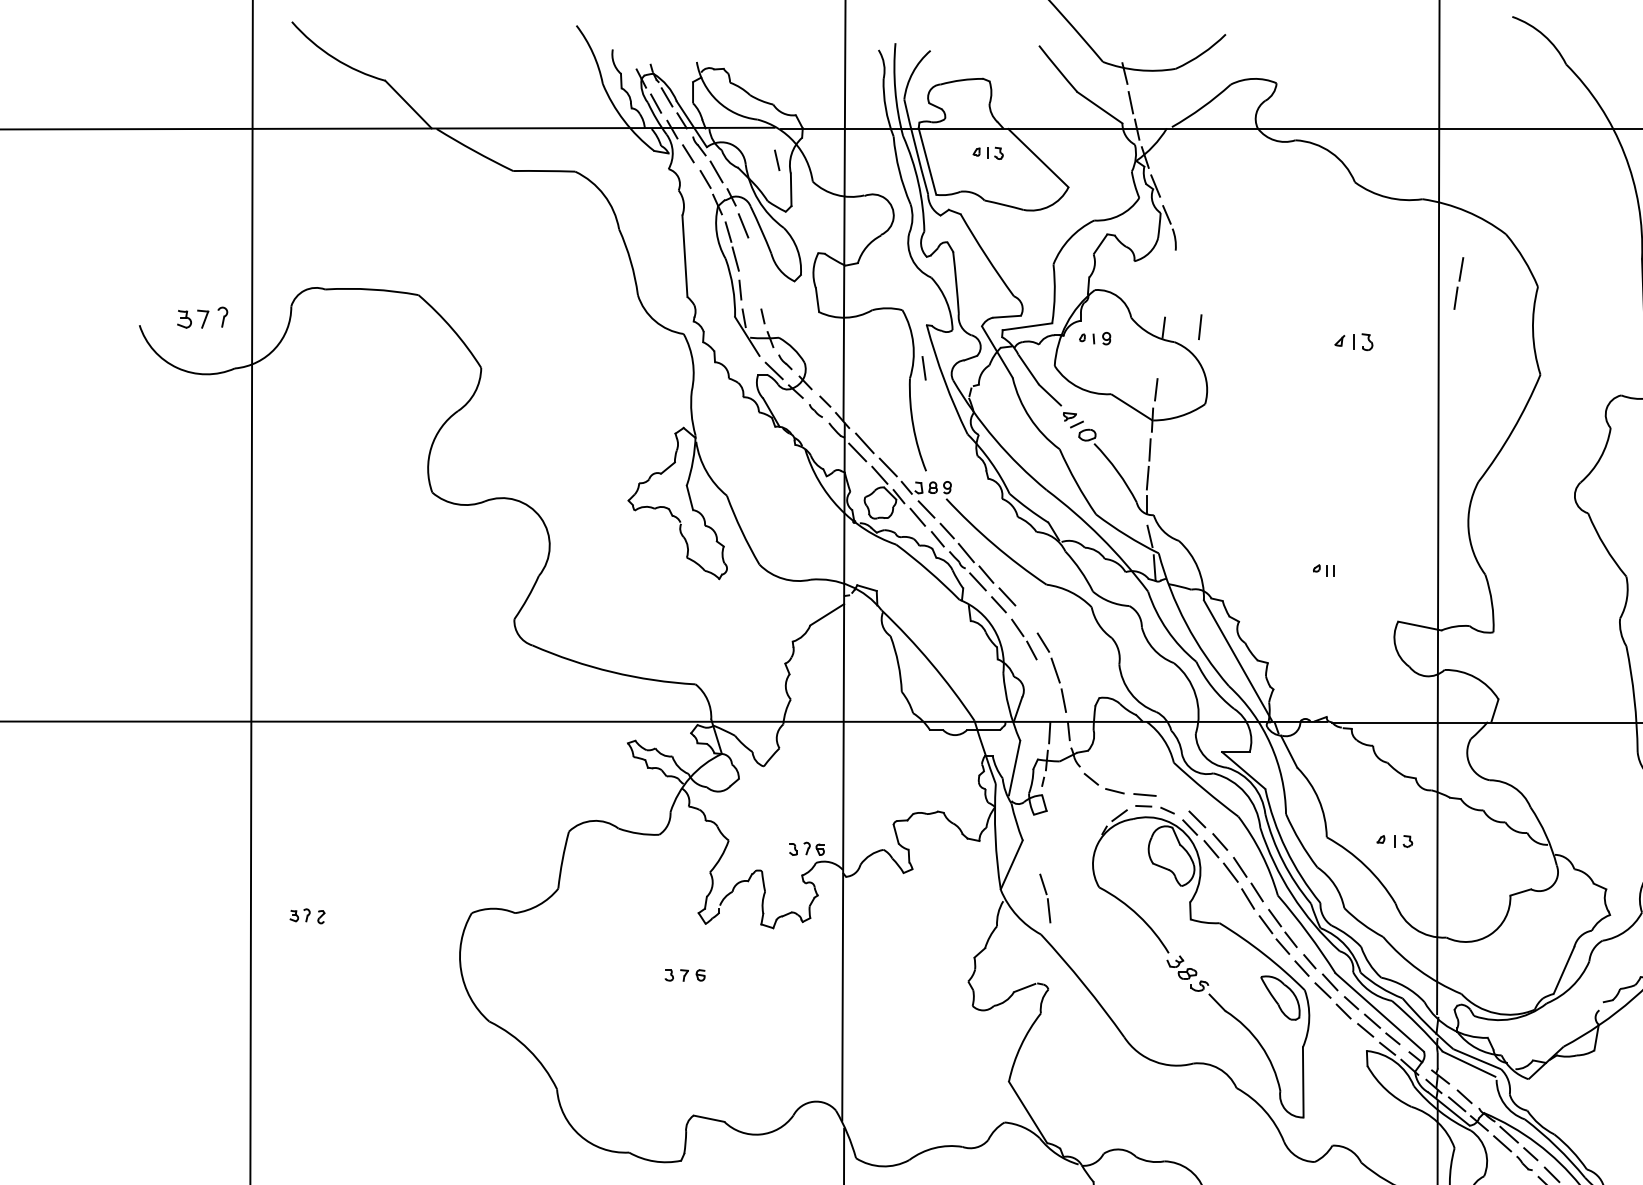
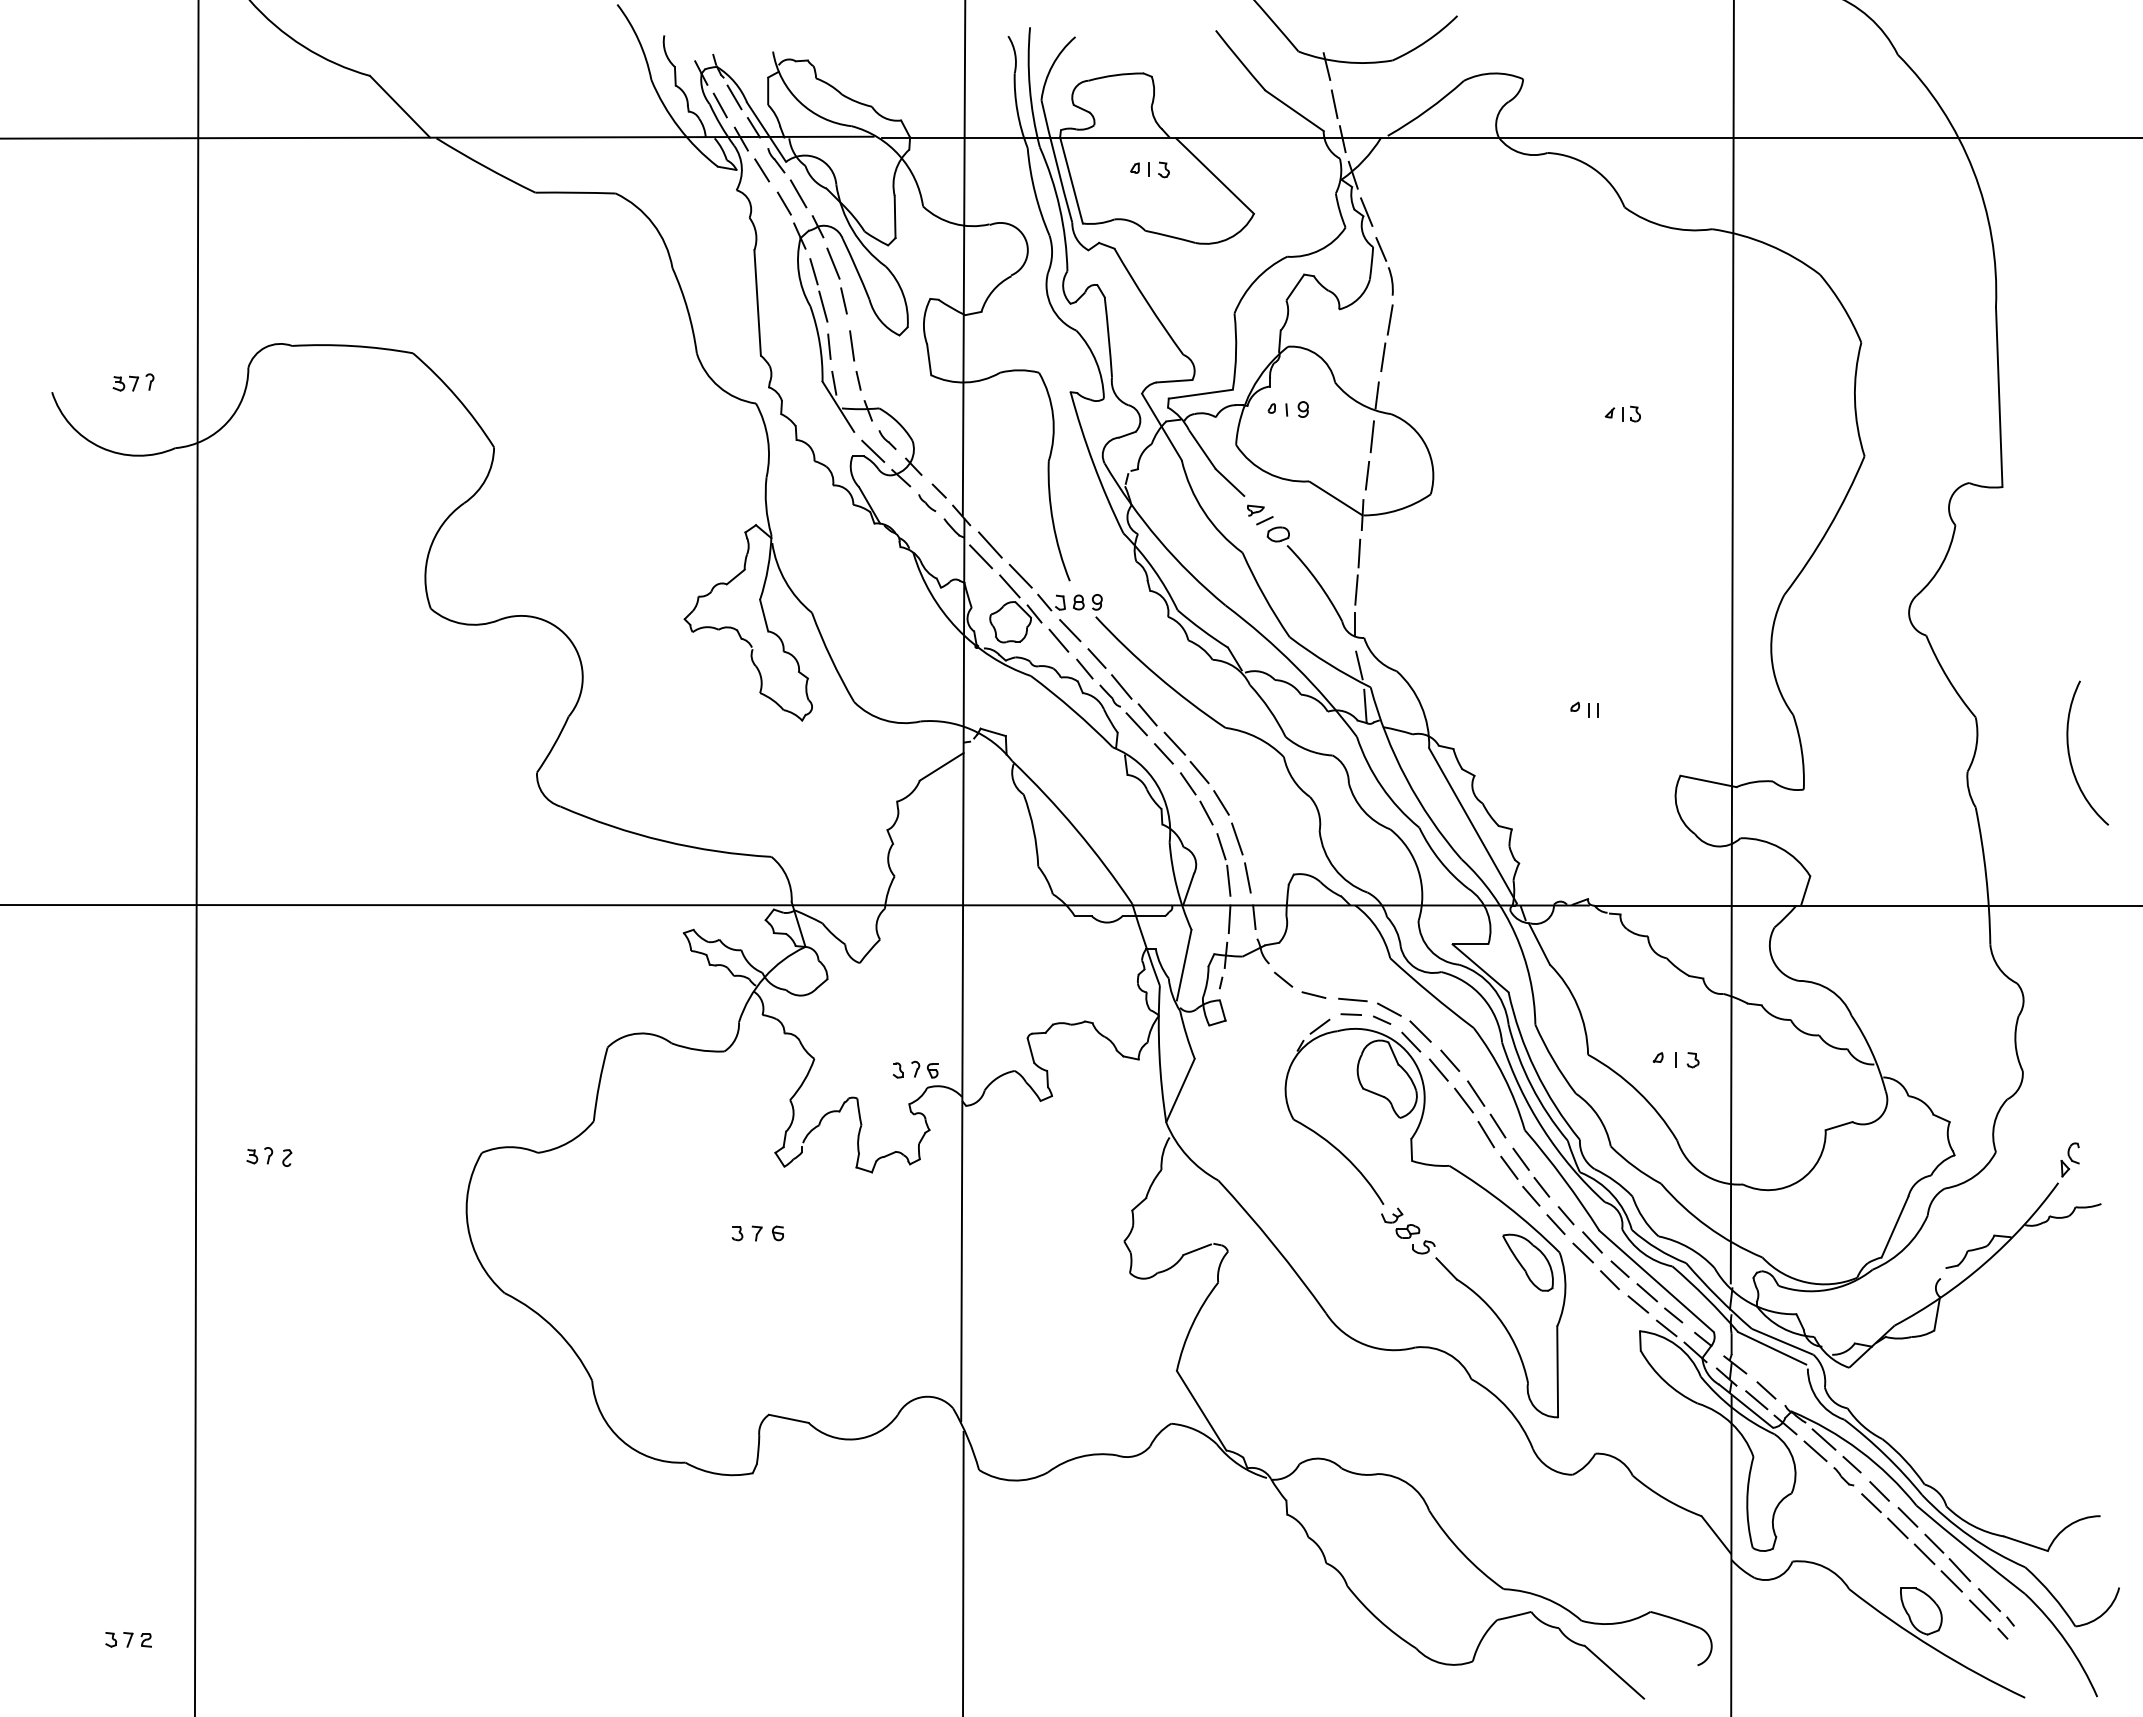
line: (776, 160) -> (843, 300), moved
part: (1458, 282) -> (1386, 337), moved
part: (202, 317) -> (133, 382), size x0.62
line: (1199, 327) -> (1371, 436), moved
part: (1353, 341) -> (1622, 413), size x0.71
line: (924, 367) -> (852, 345), moved
line: (1026, 619) -> (1199, 772), added
line: (1173, 802) -> (1389, 1009), added
part: (1044, 898) -> (1223, 864), moved

